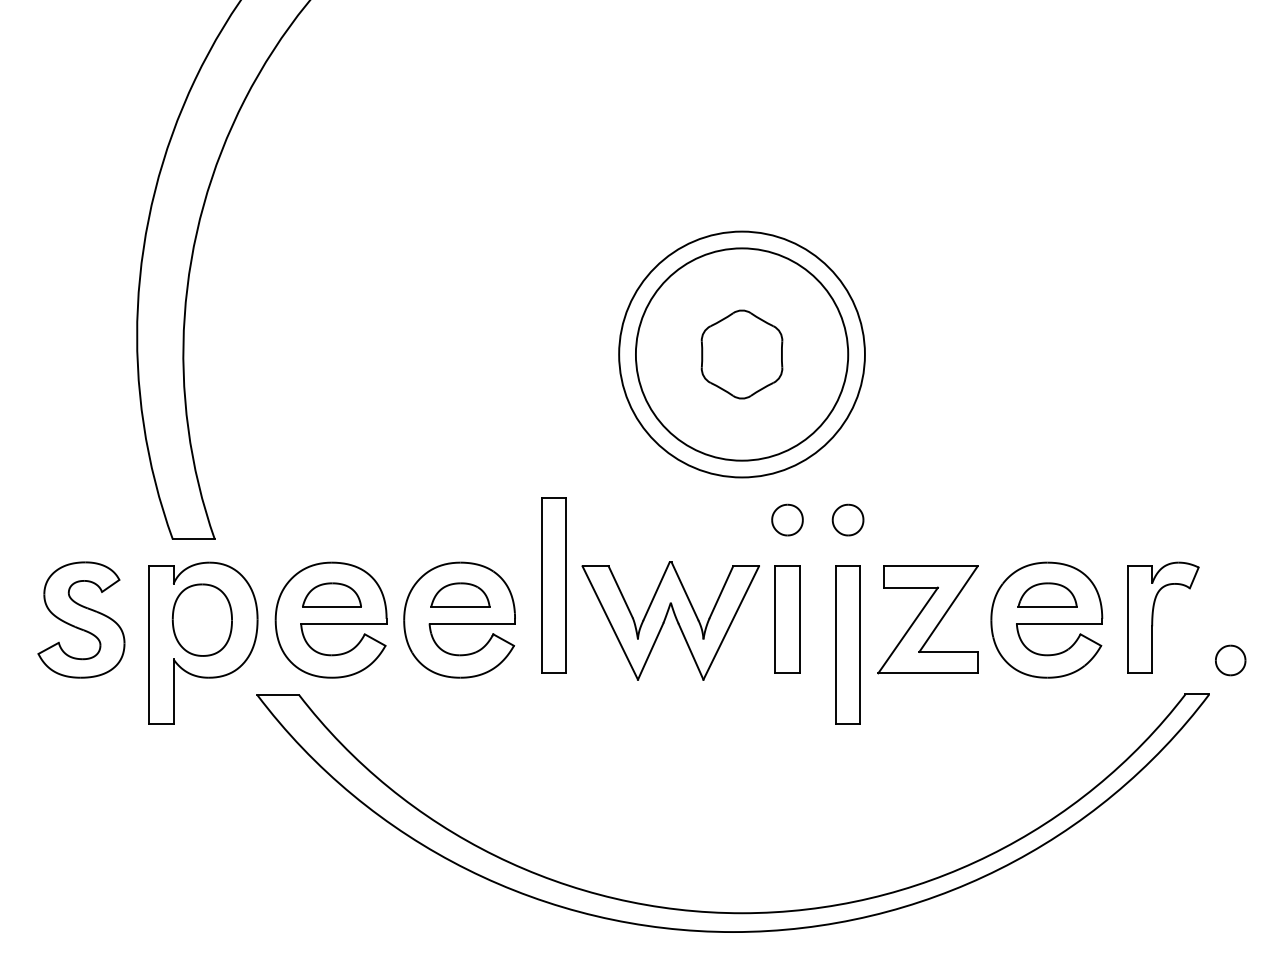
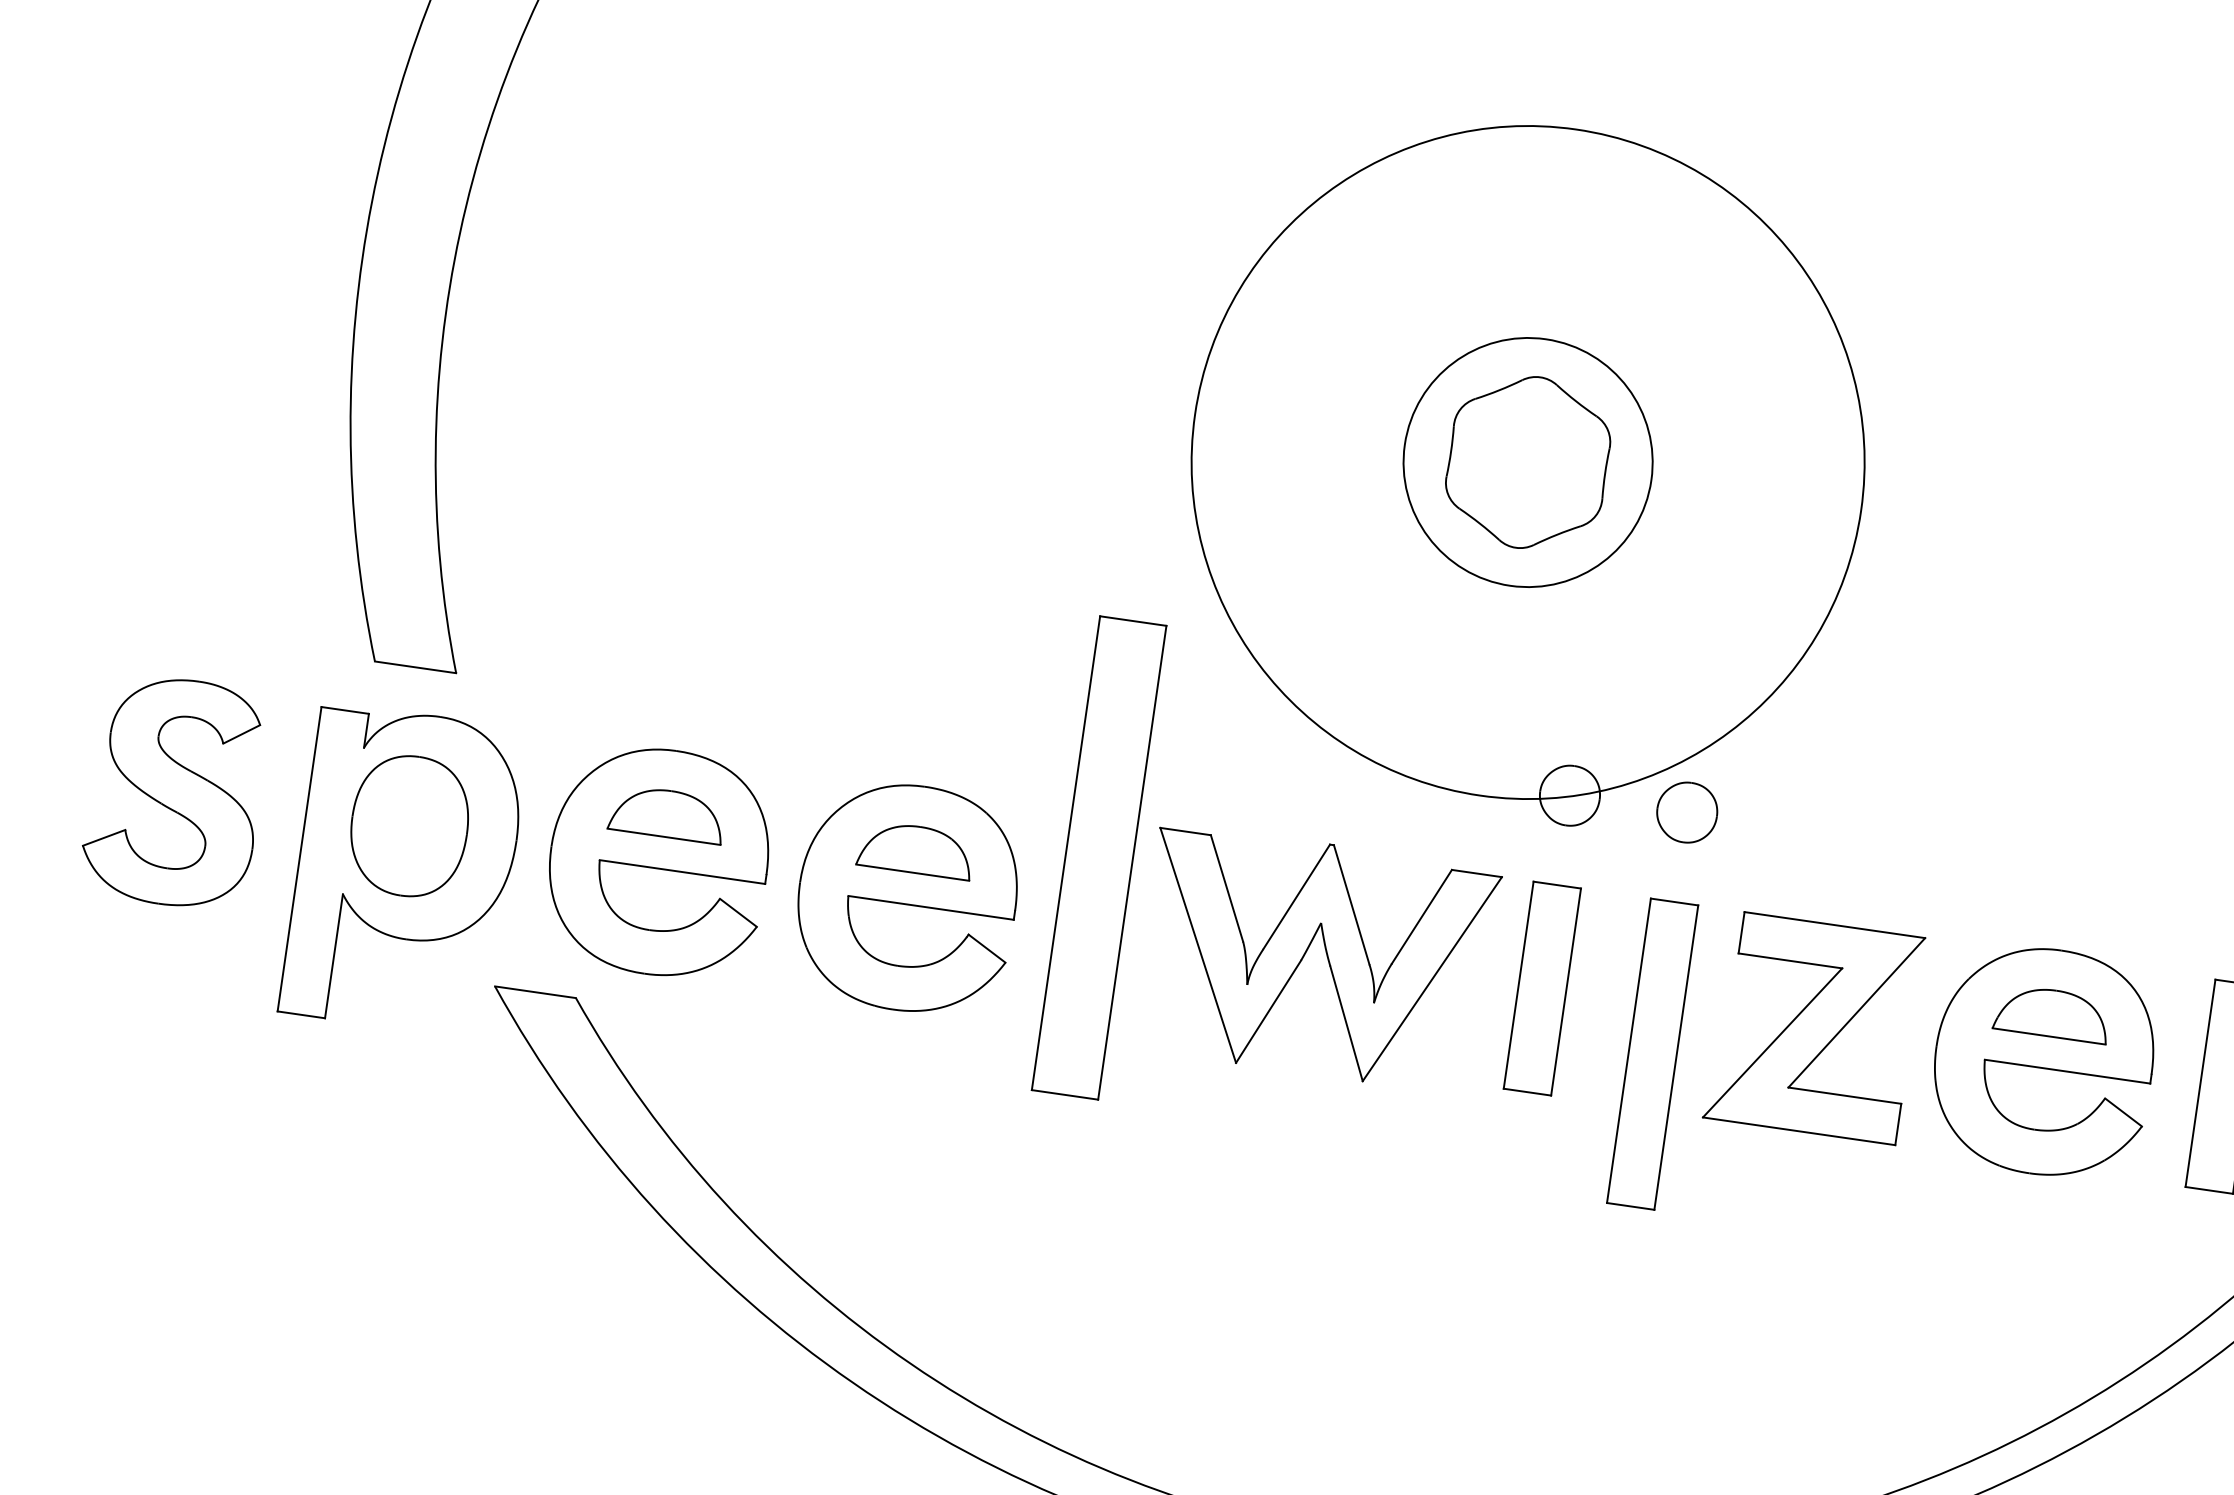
circle: (741, 354) -> (1527, 462), size x0.6
circle: (741, 354) -> (1527, 462), size x1.4
part: (553, 585) -> (1098, 856), size x1.4

